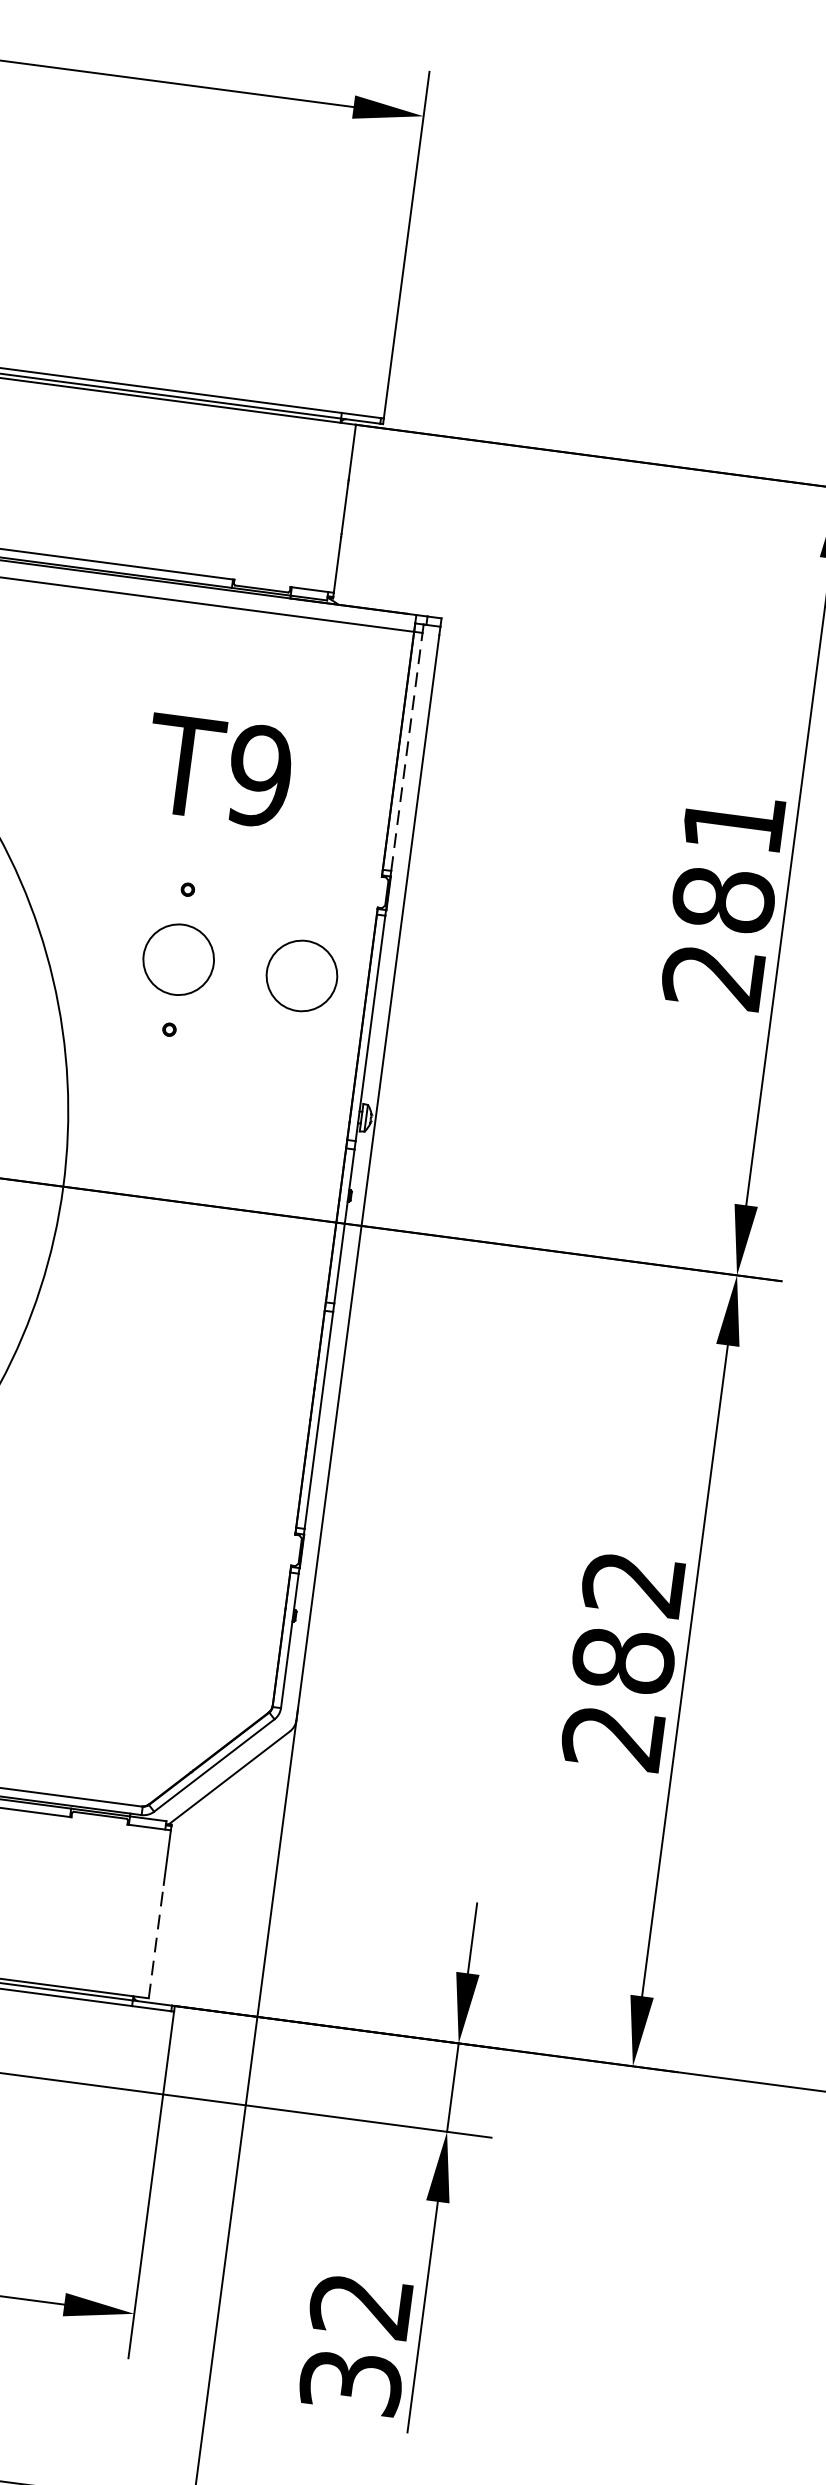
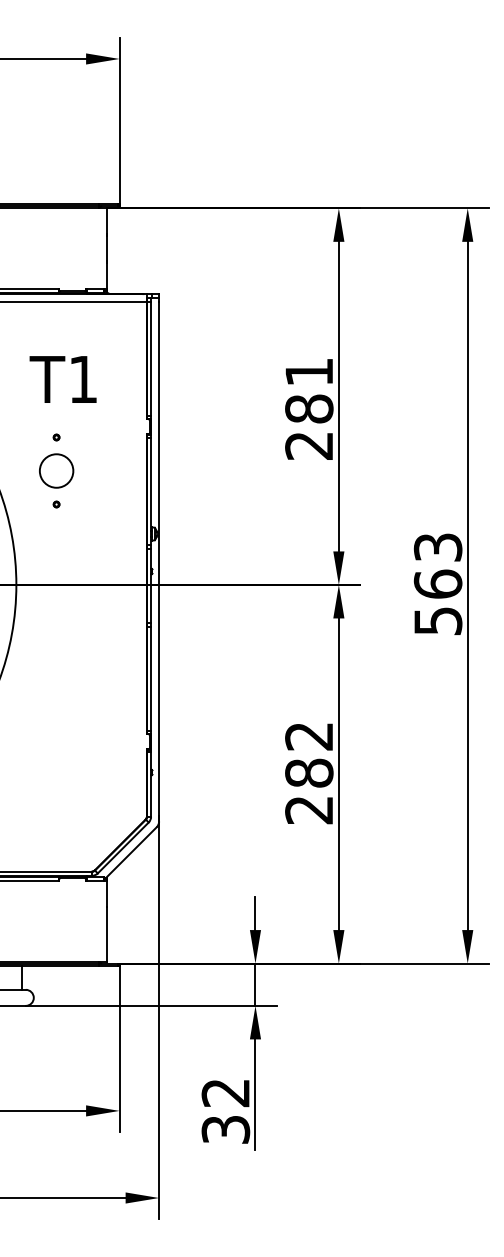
line: (407, 752) -> (151, 359), dashed -> solid
text: (257, 775) -> (82, 379), T9 -> T1
circle: (301, 974) -> (115, 470), removed
line: (155, 1939) -> (106, 933), dashed -> solid

